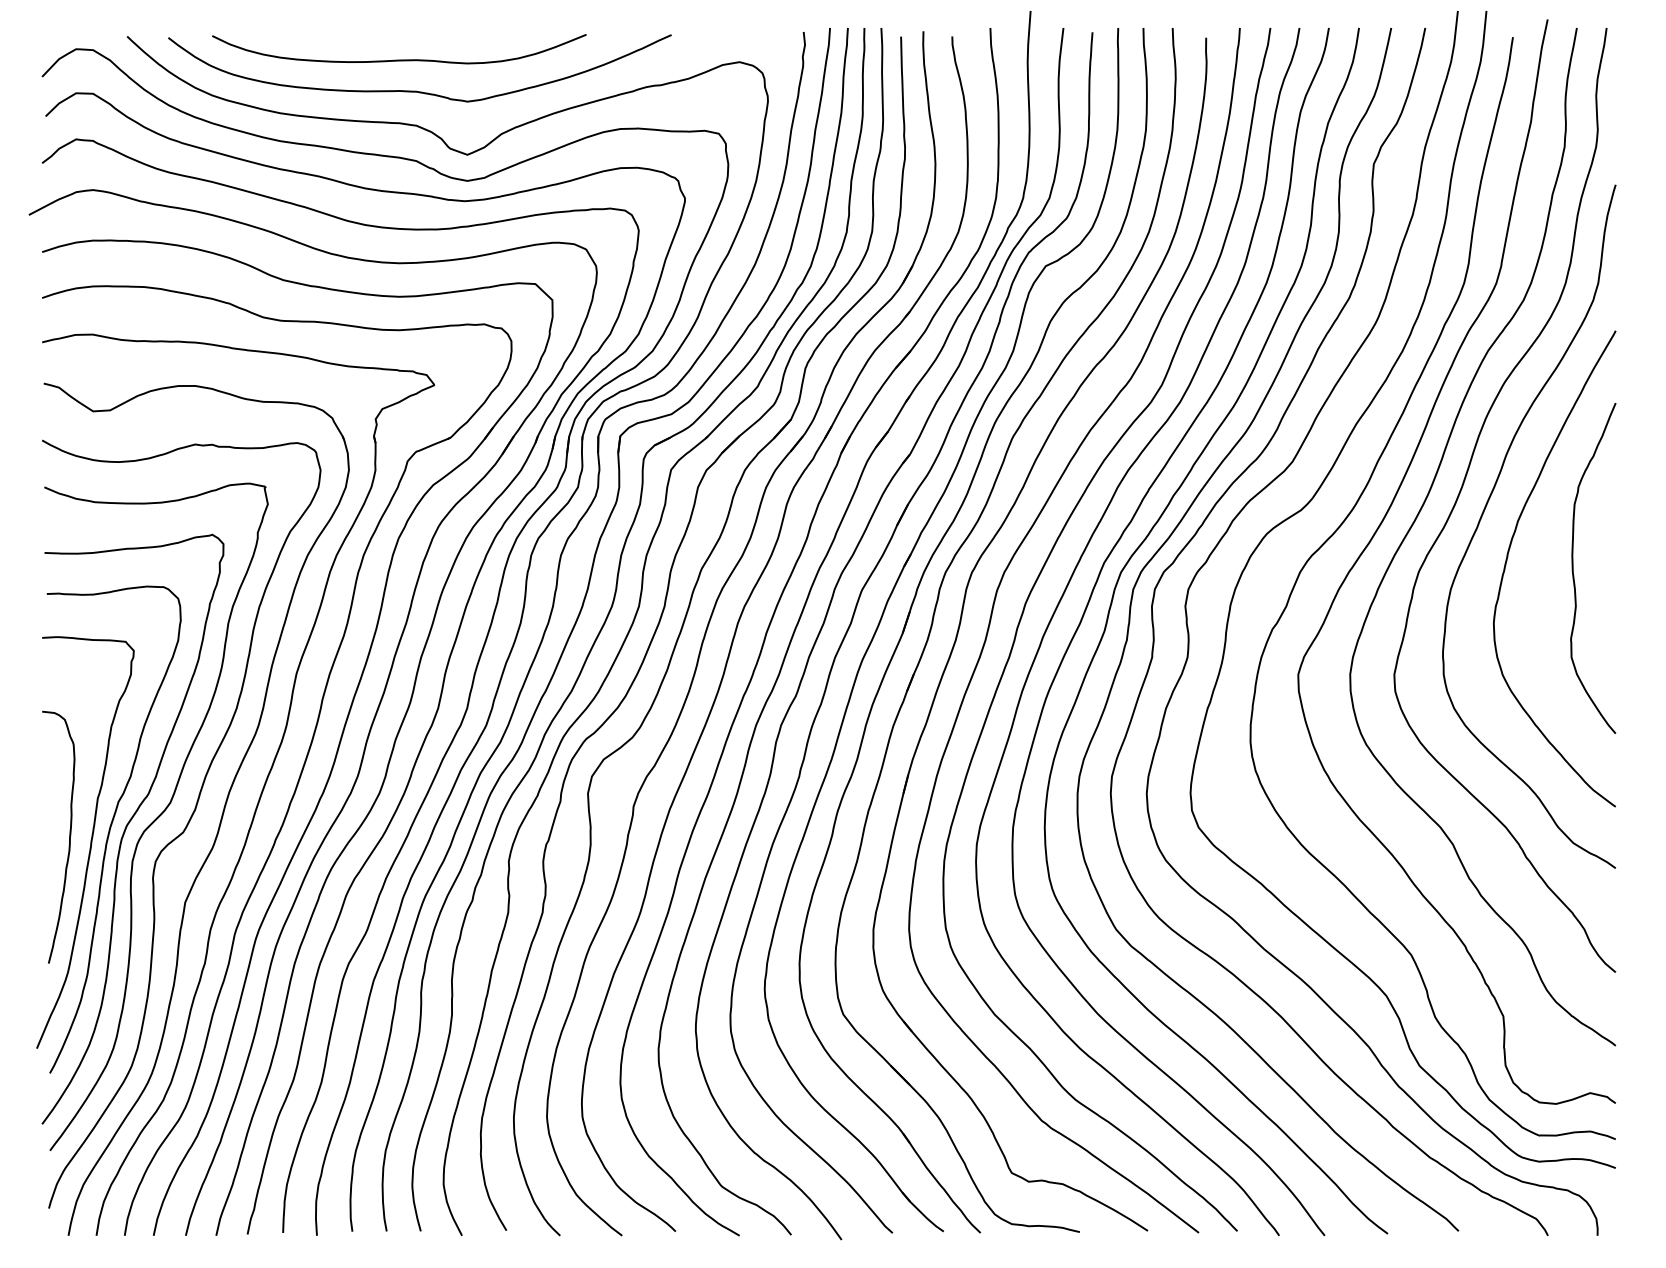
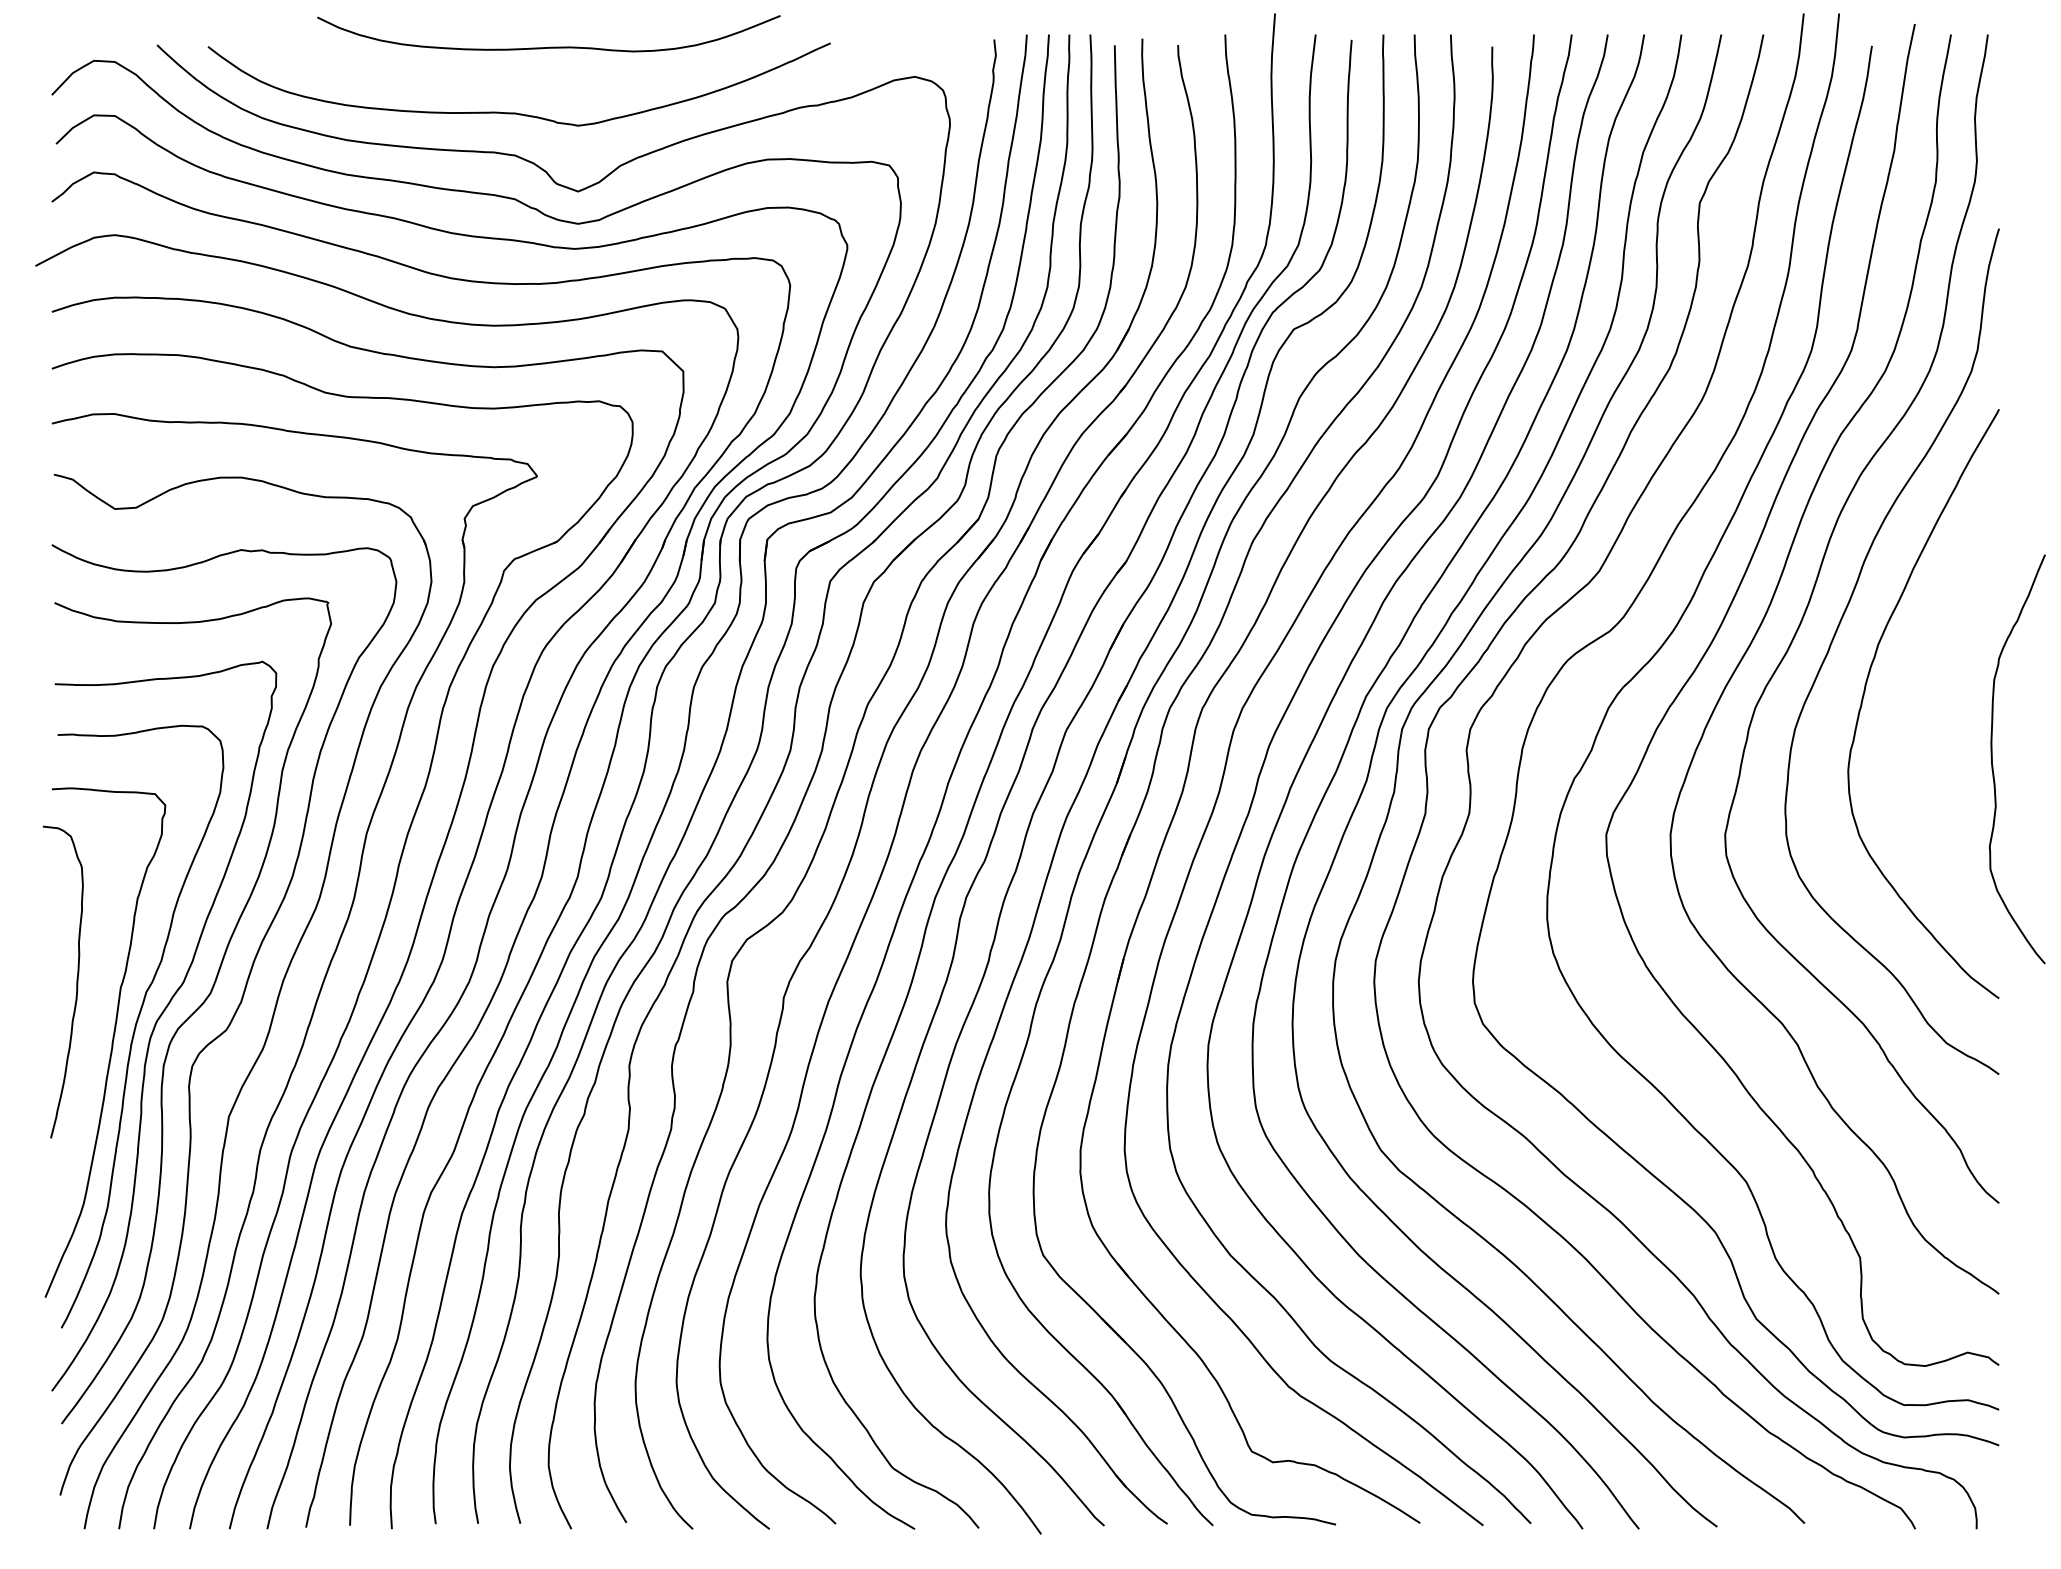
curve: (399, 59) -> (549, 46), moved
curve: (1574, 573) -> (1993, 765), moved
curve: (69, 836) -> (76, 981), moved

